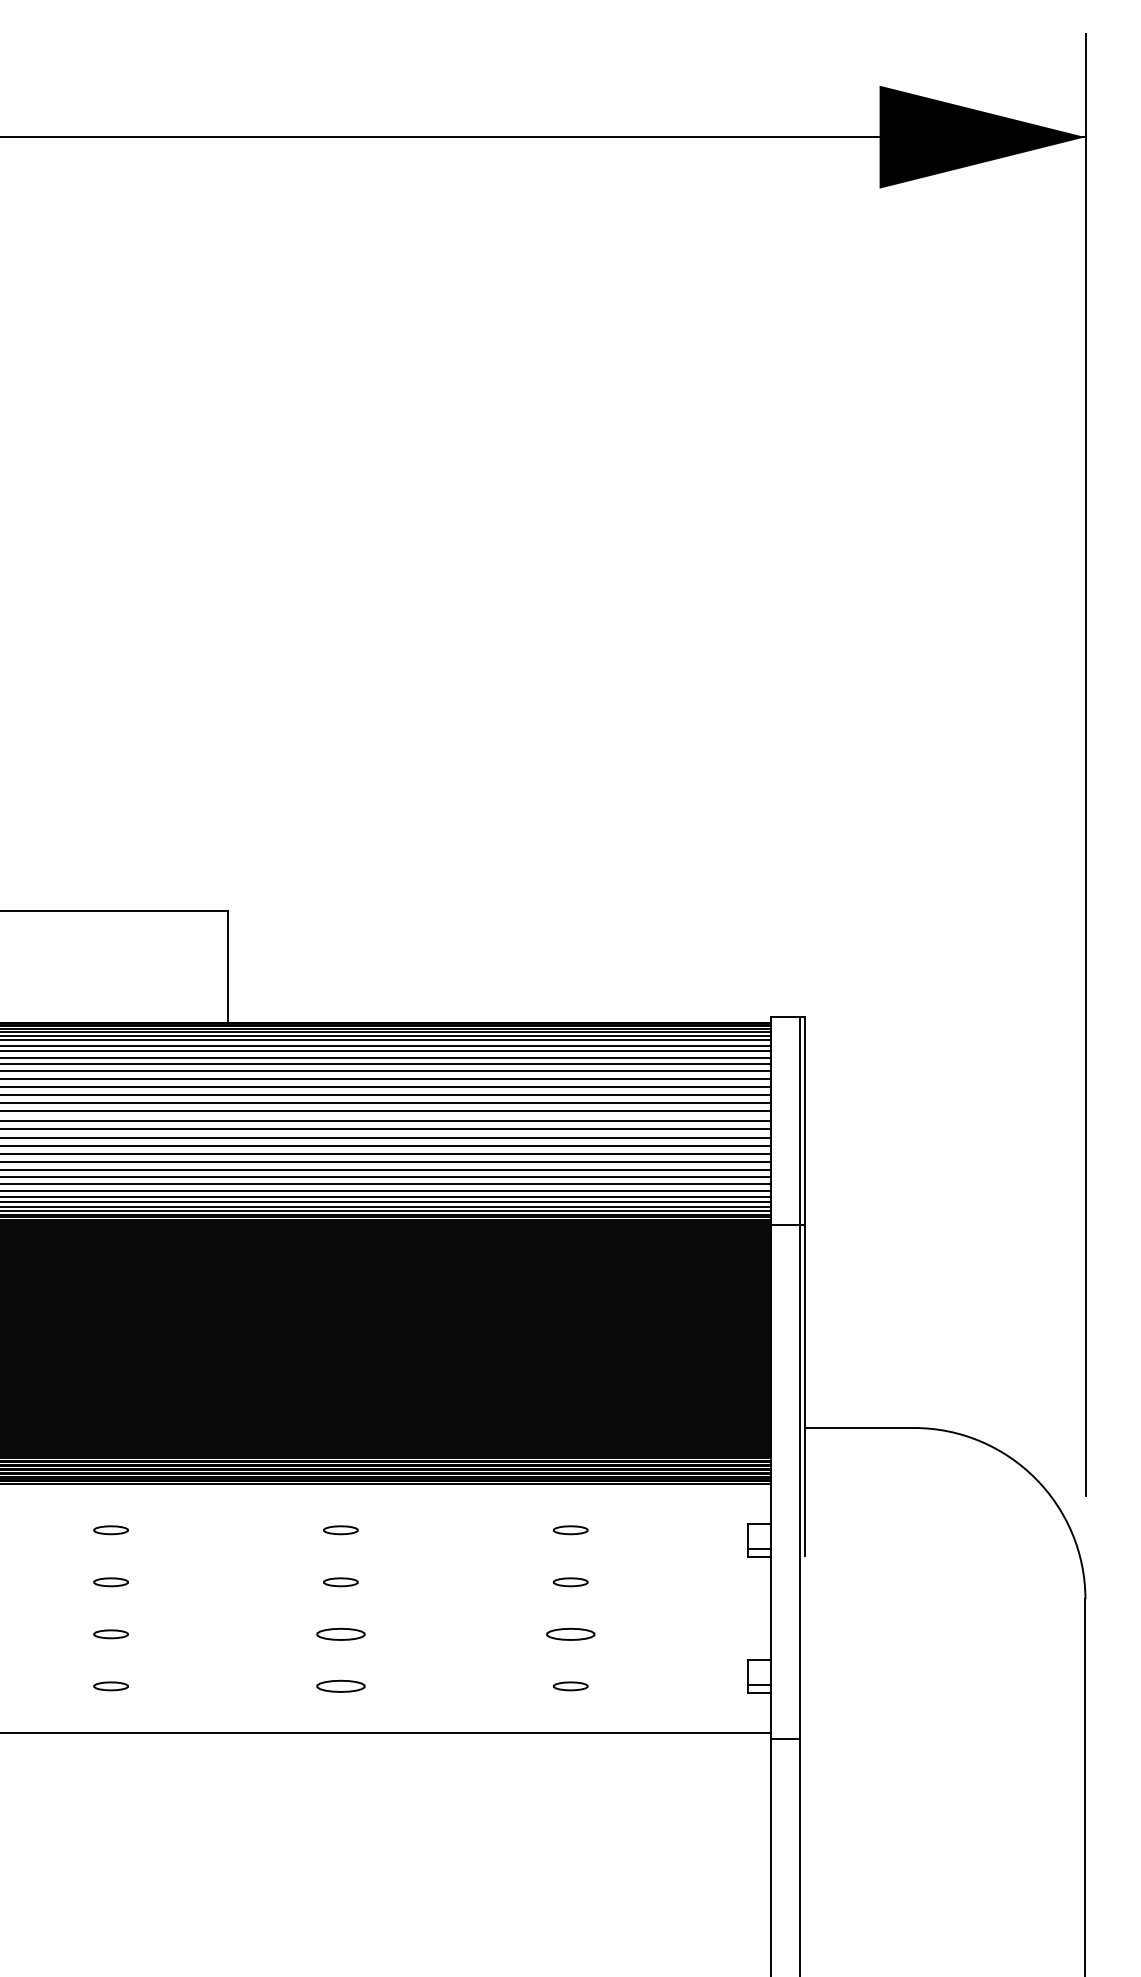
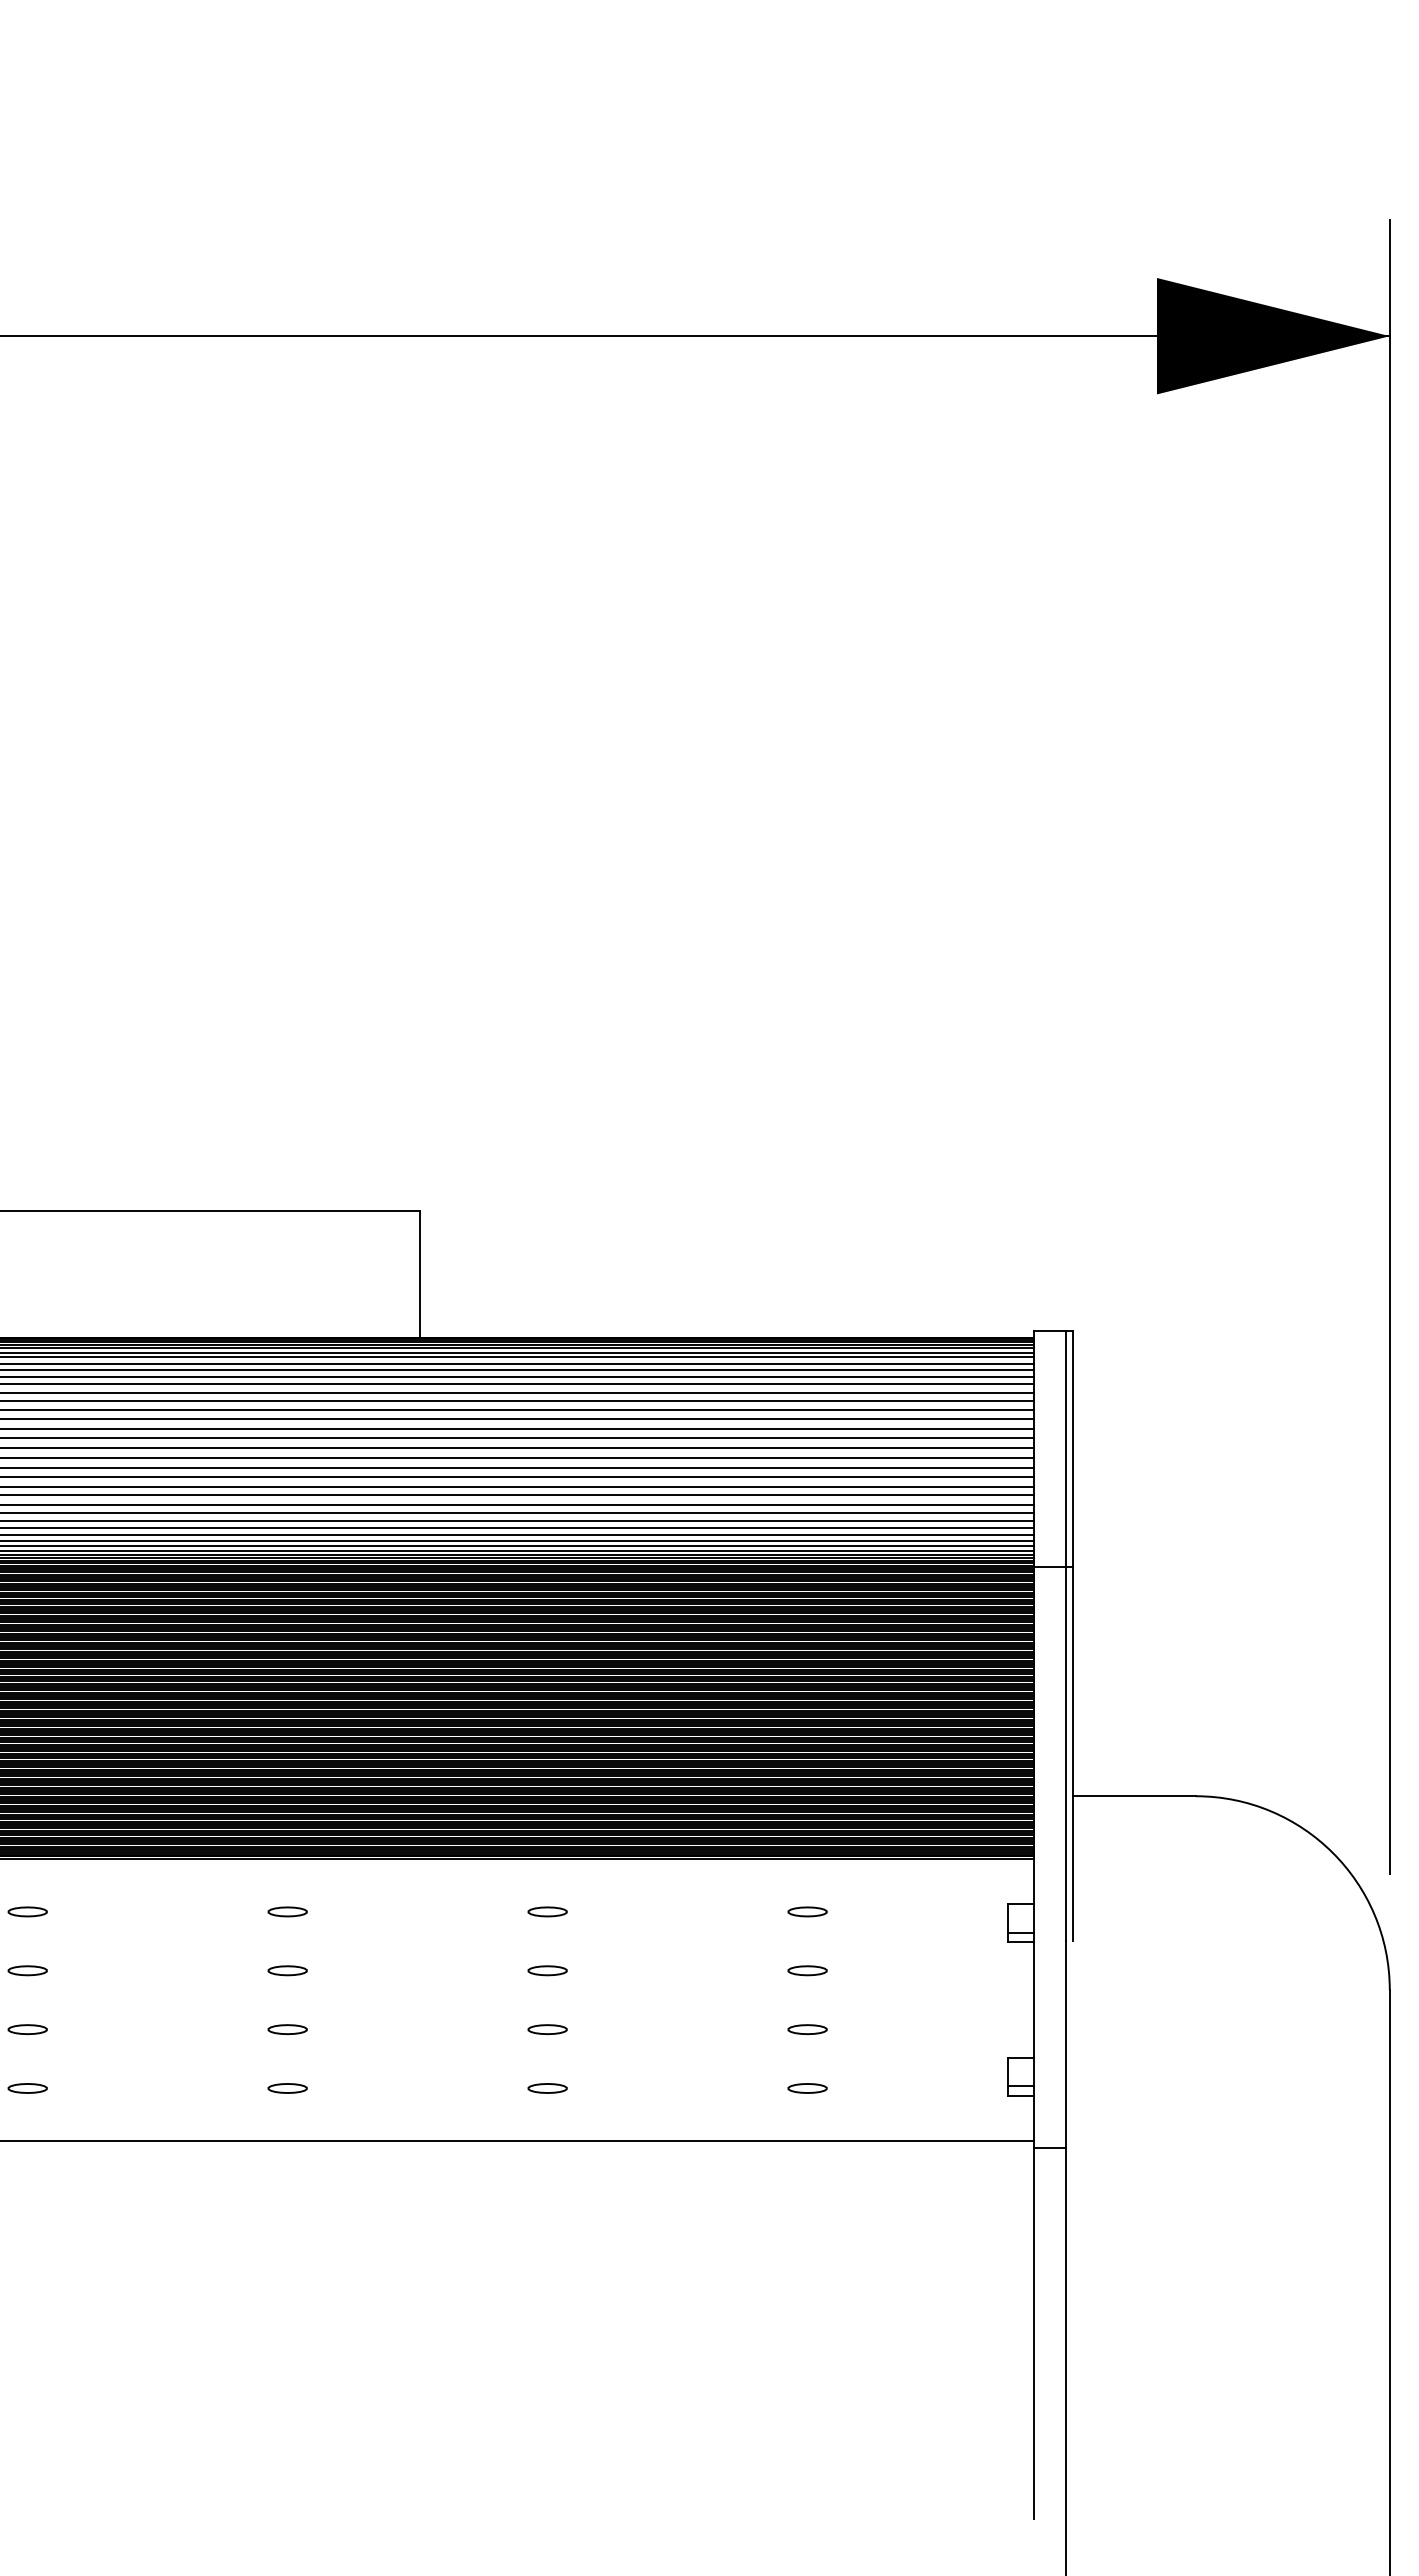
part: (340, 1634) -> (547, 2029), size x0.71
part: (570, 1634) -> (807, 2029), size x0.71
part: (340, 1686) -> (547, 2088), size x0.71

